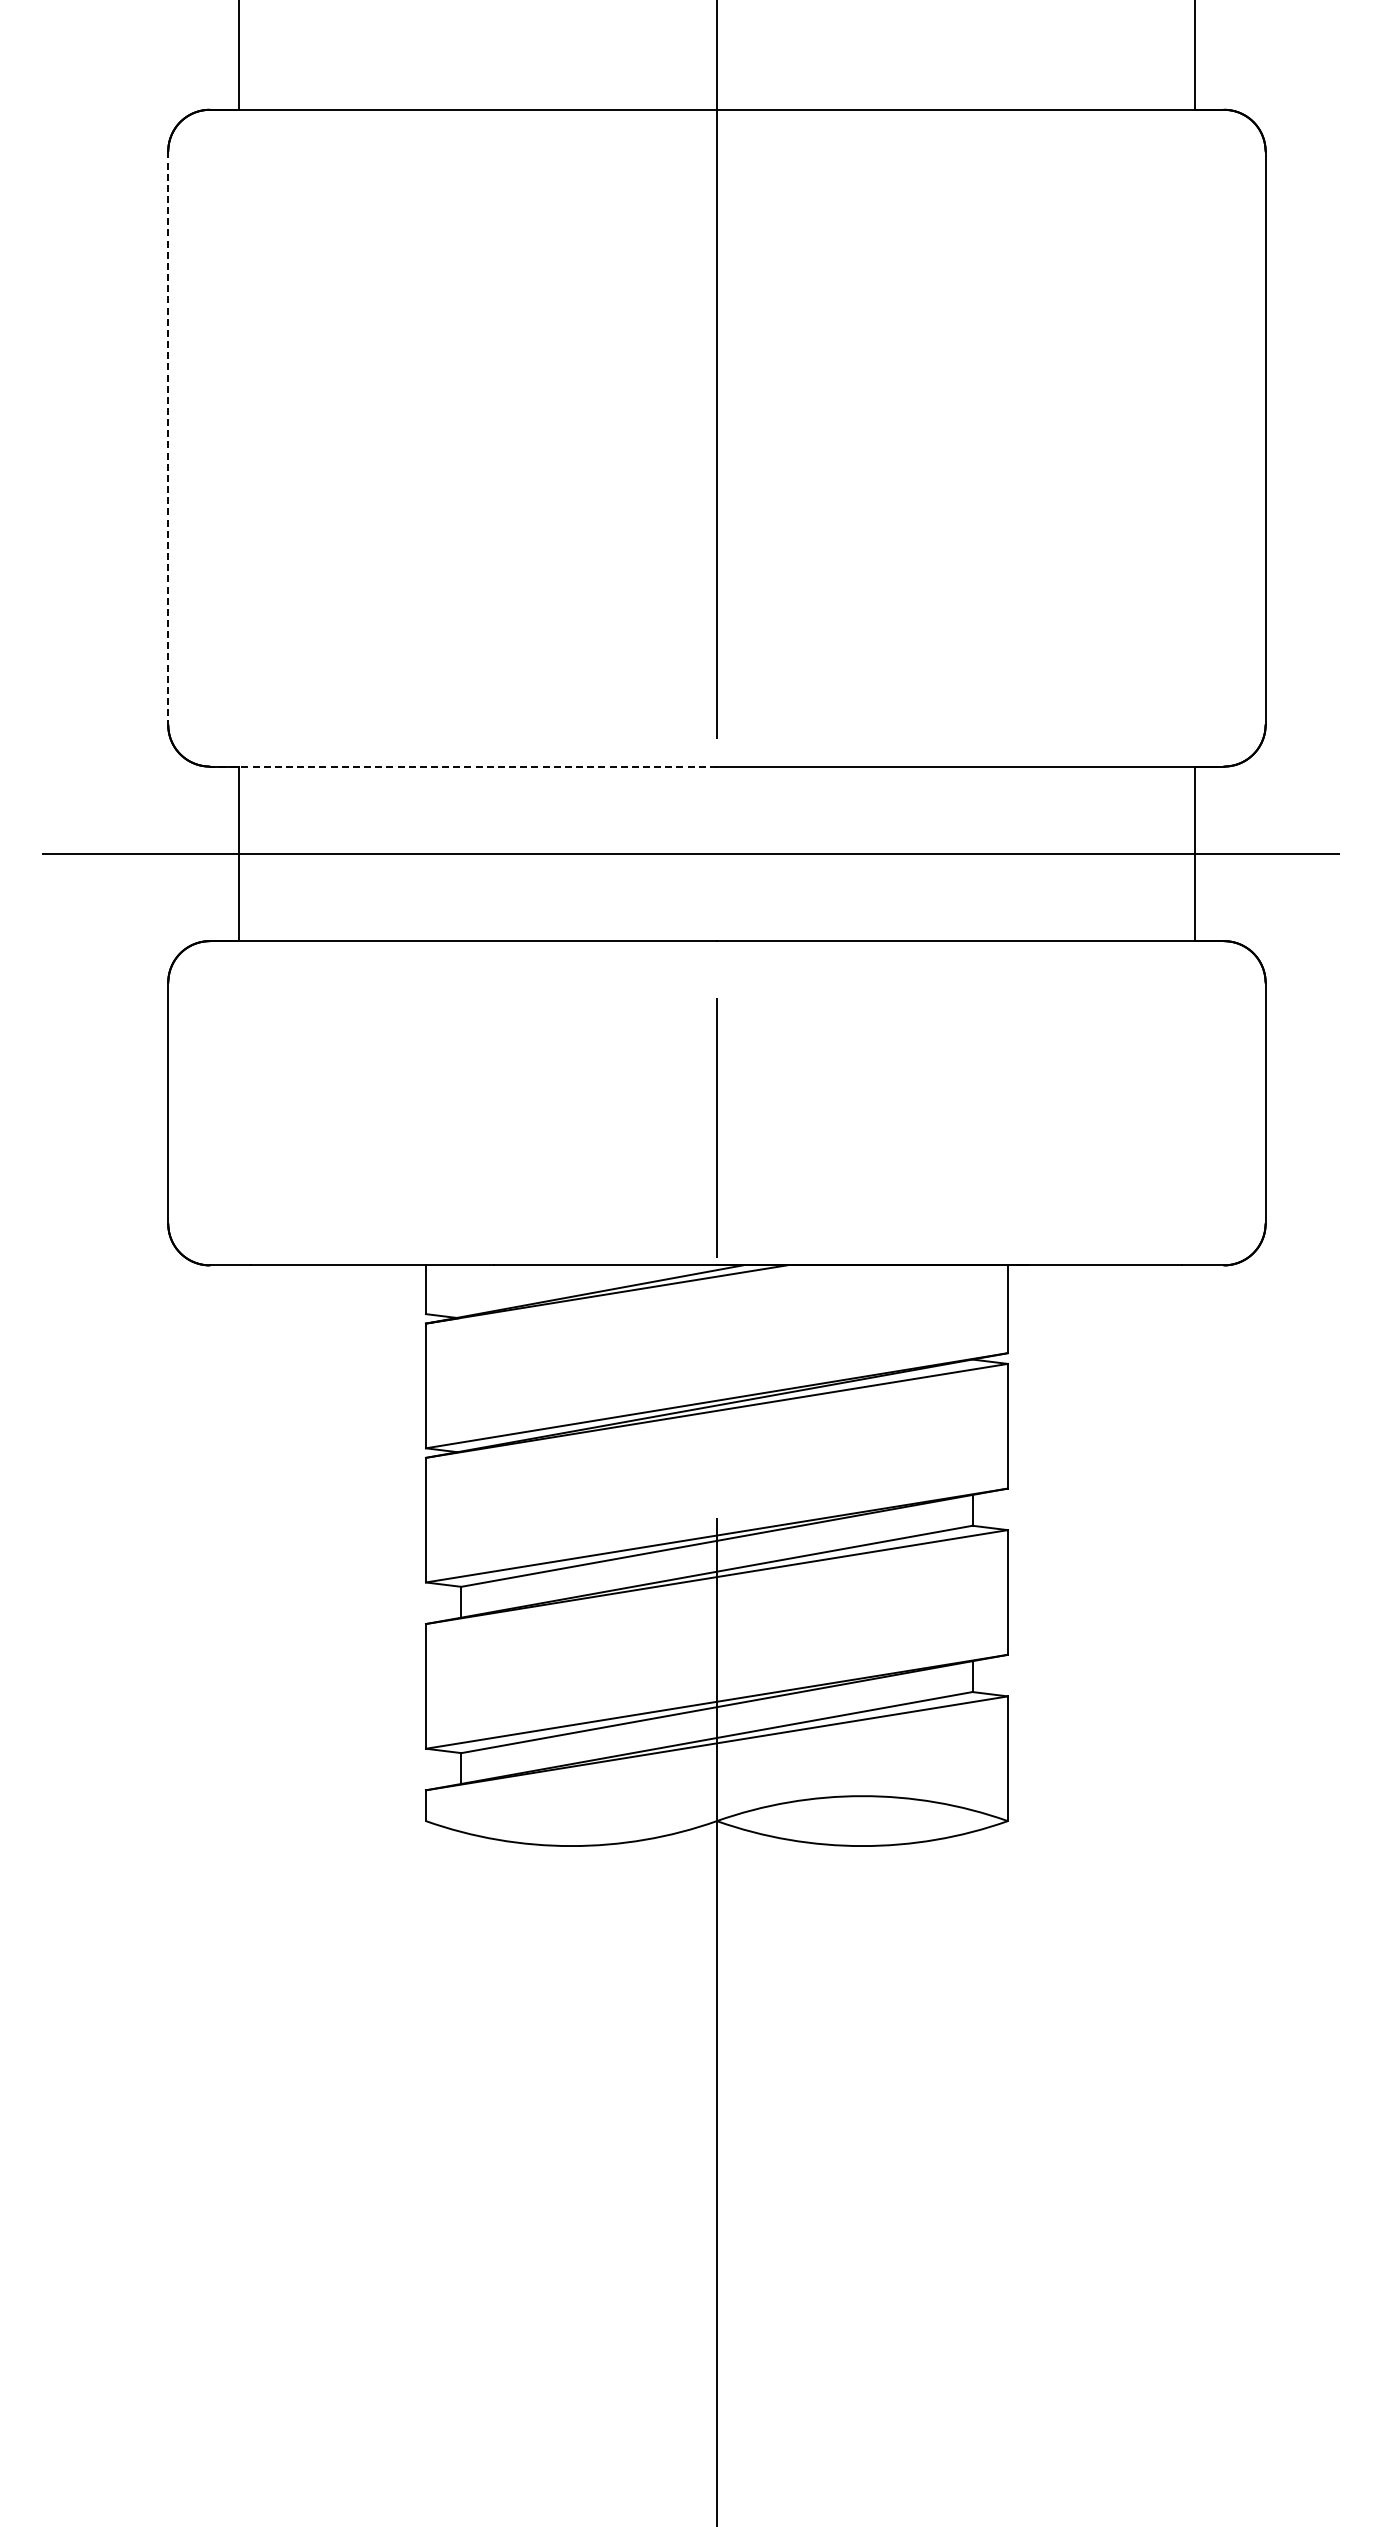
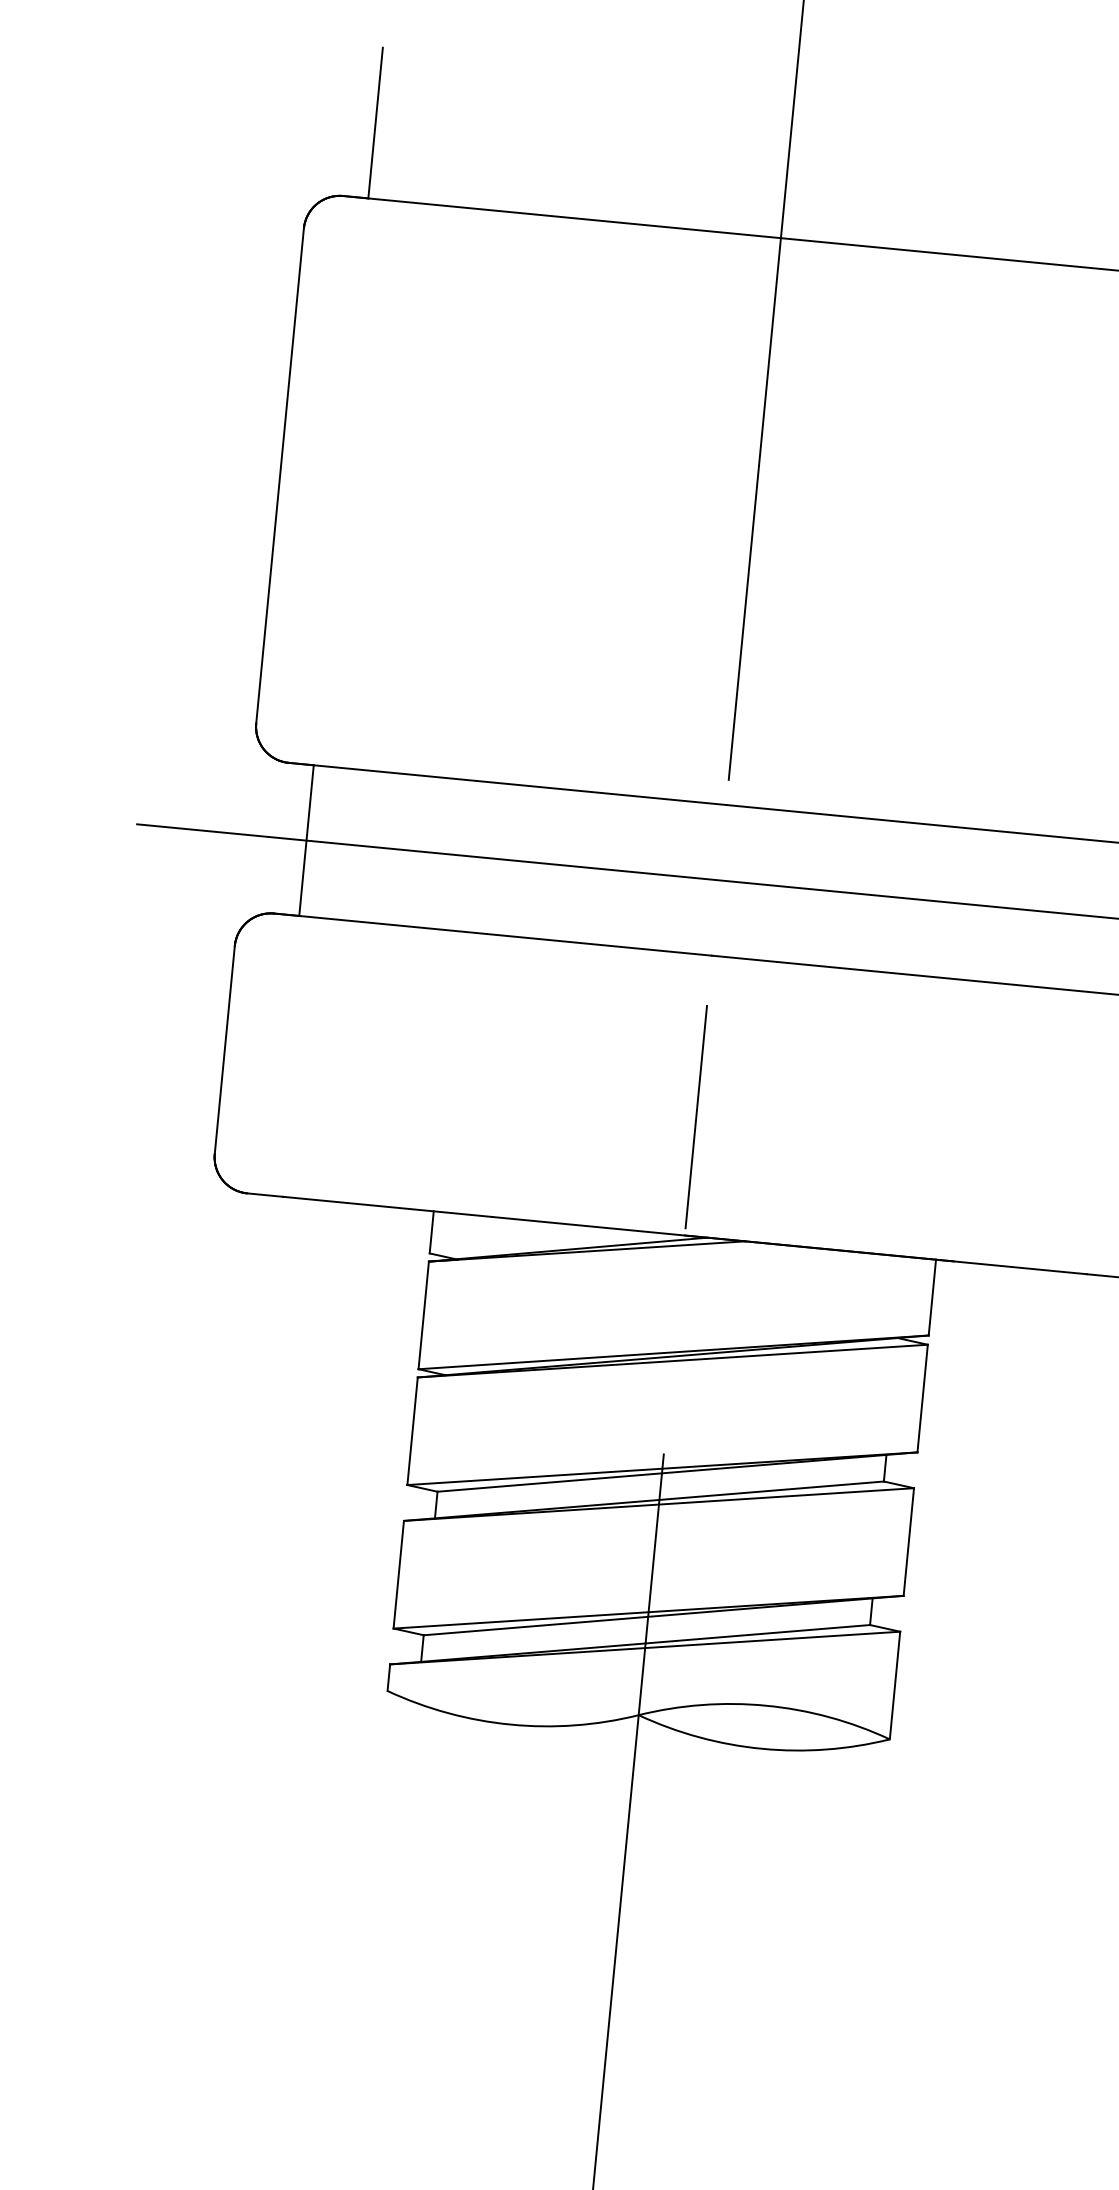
line: (168, 438) -> (280, 476), dashed -> solid
line: (463, 766) -> (507, 783), dashed -> solid

